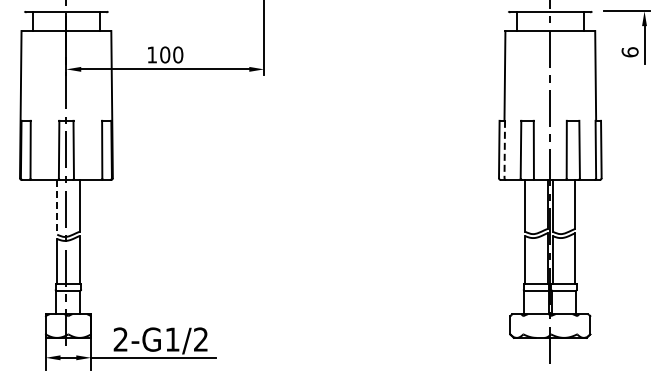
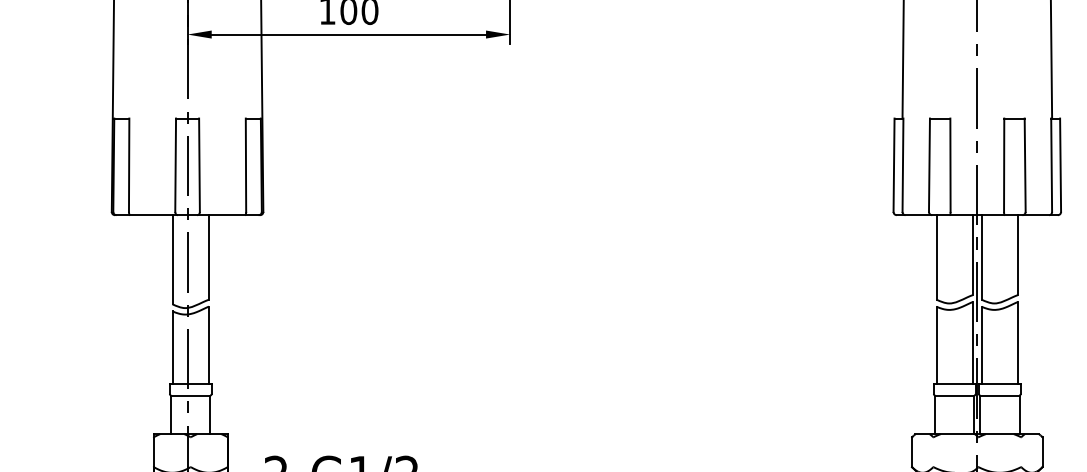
line: (504, 149) -> (902, 165), dashed -> solid
line: (57, 207) -> (172, 259), dashed -> solid

